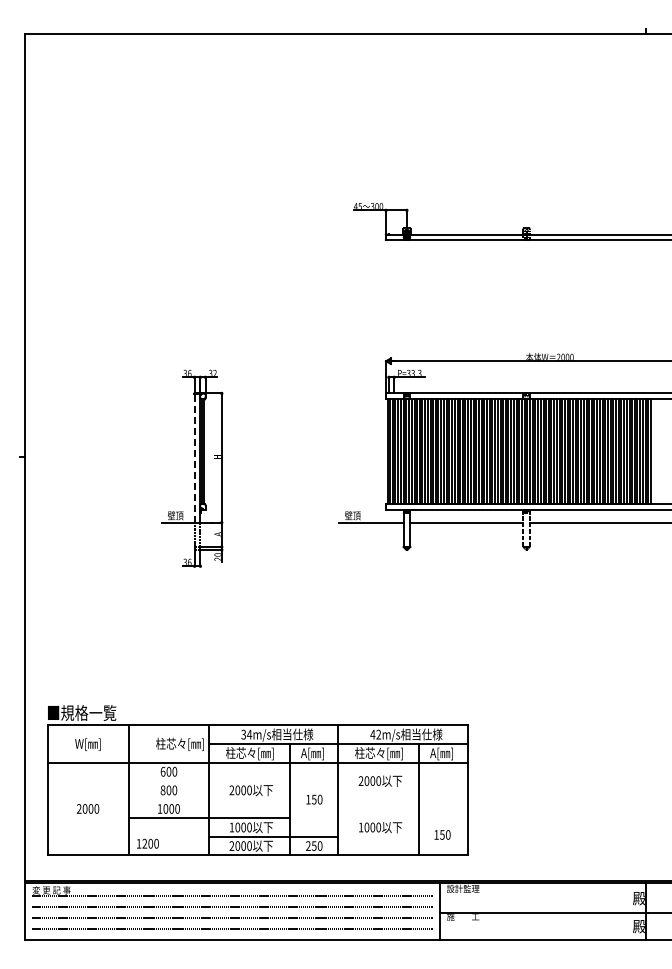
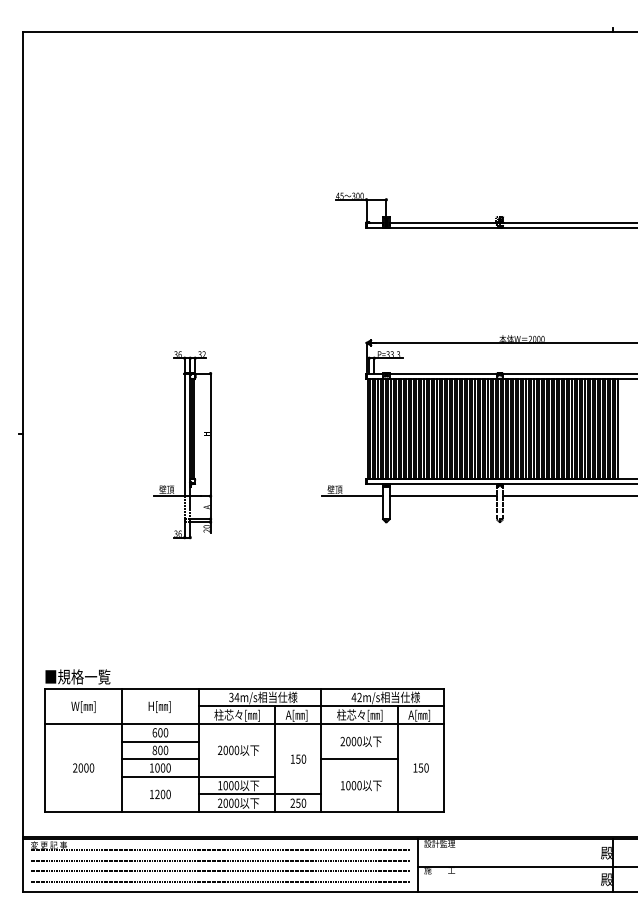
line: (194, 457) -> (184, 434), dashed -> solid
text: (179, 743) -> (170, 705), 柱芯々[㎜] -> H[㎜]
line: (168, 781) -> (159, 741), added
line: (168, 799) -> (159, 759), added
line: (378, 799) -> (359, 759), added
text: (442, 834) -> (421, 767), moved
text: (147, 843) -> (159, 794), moved

